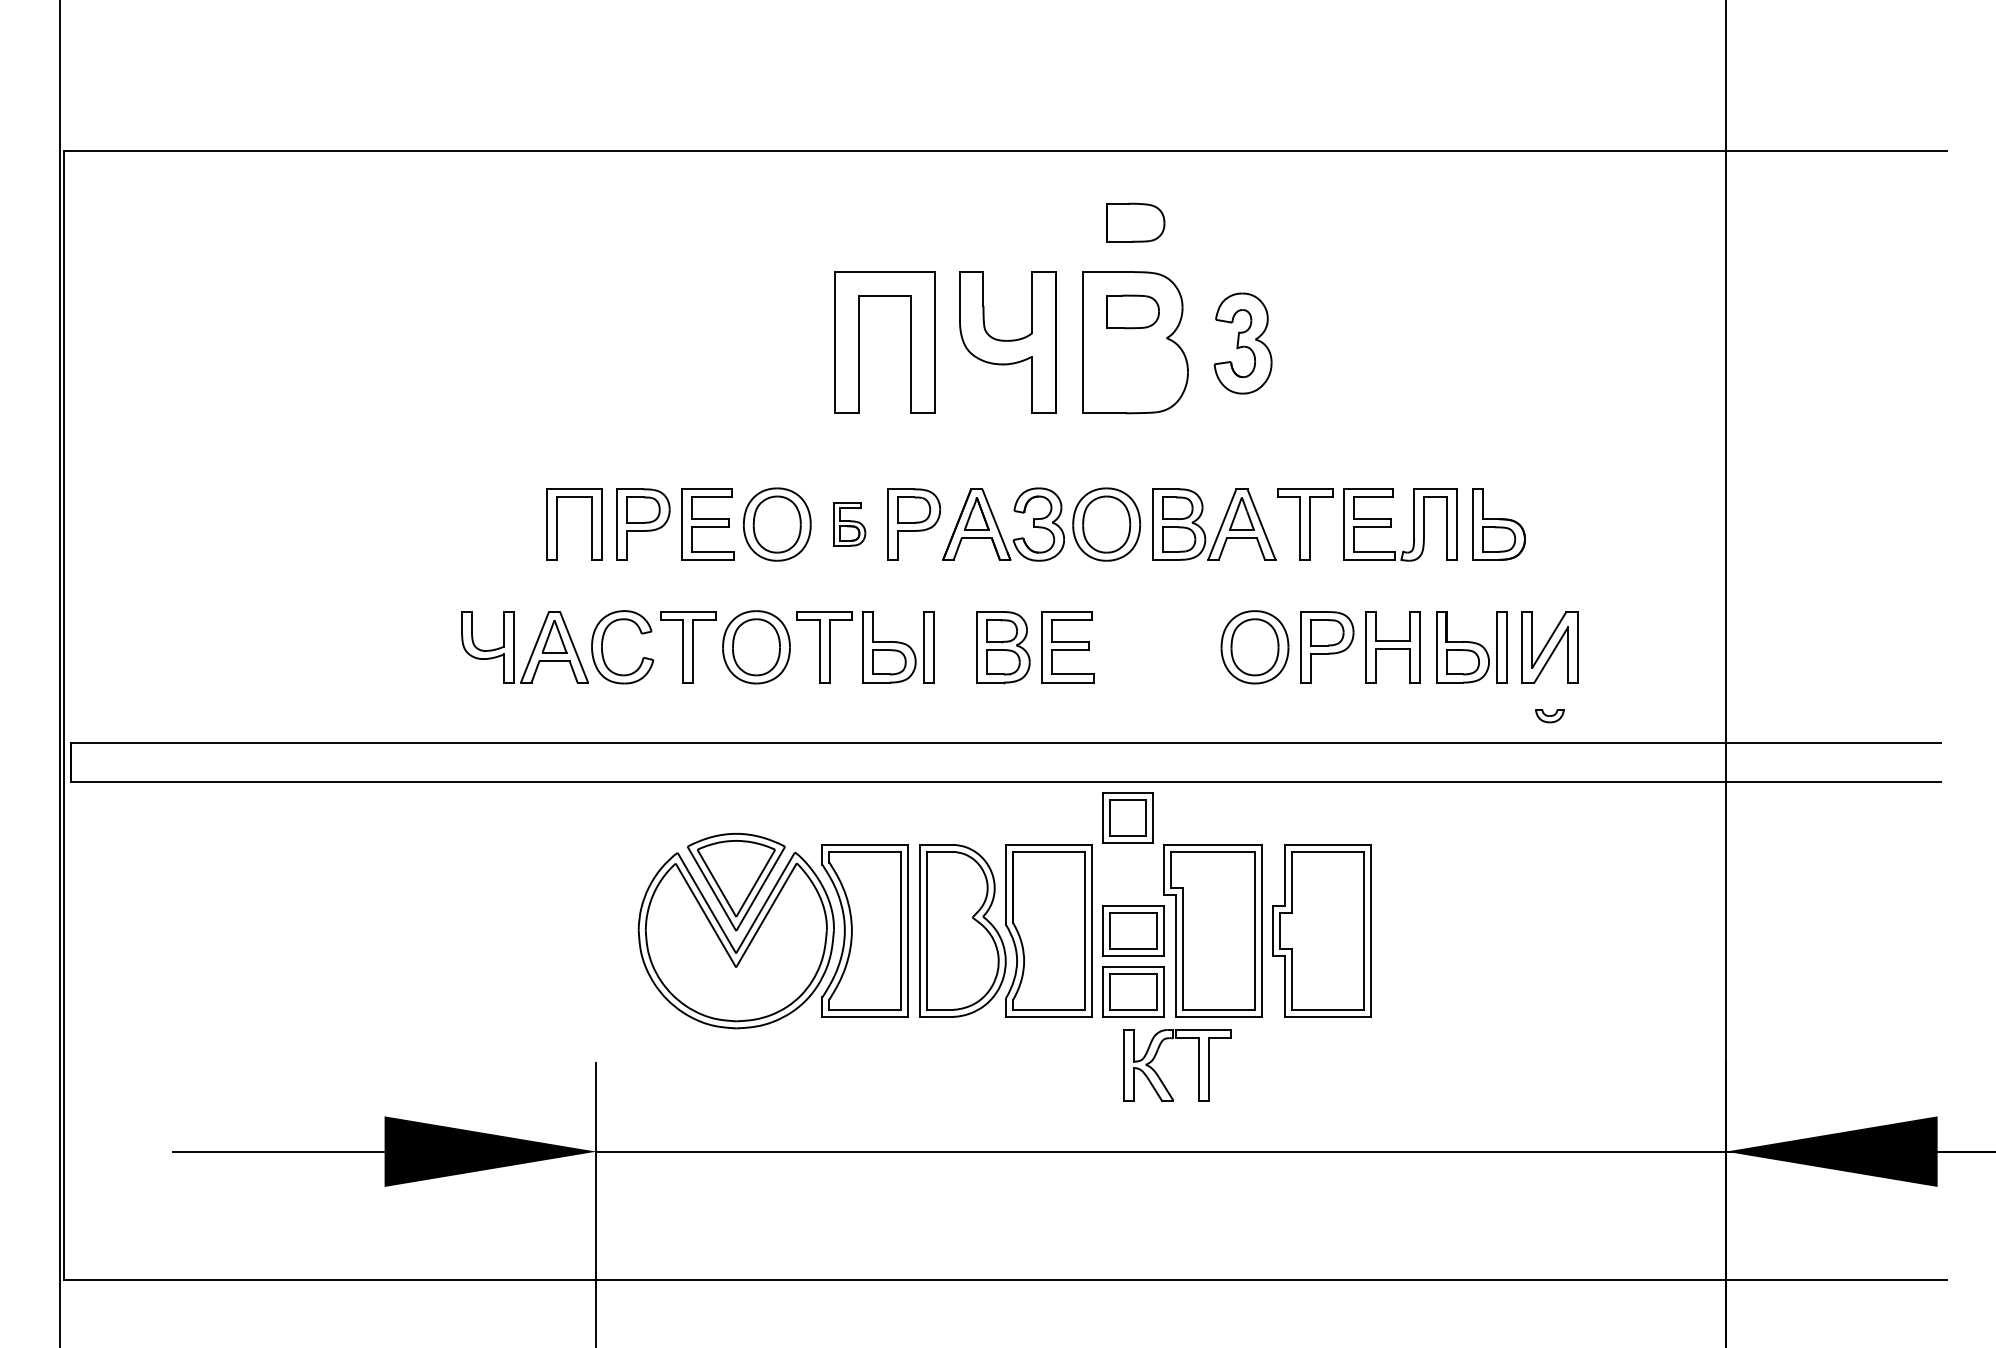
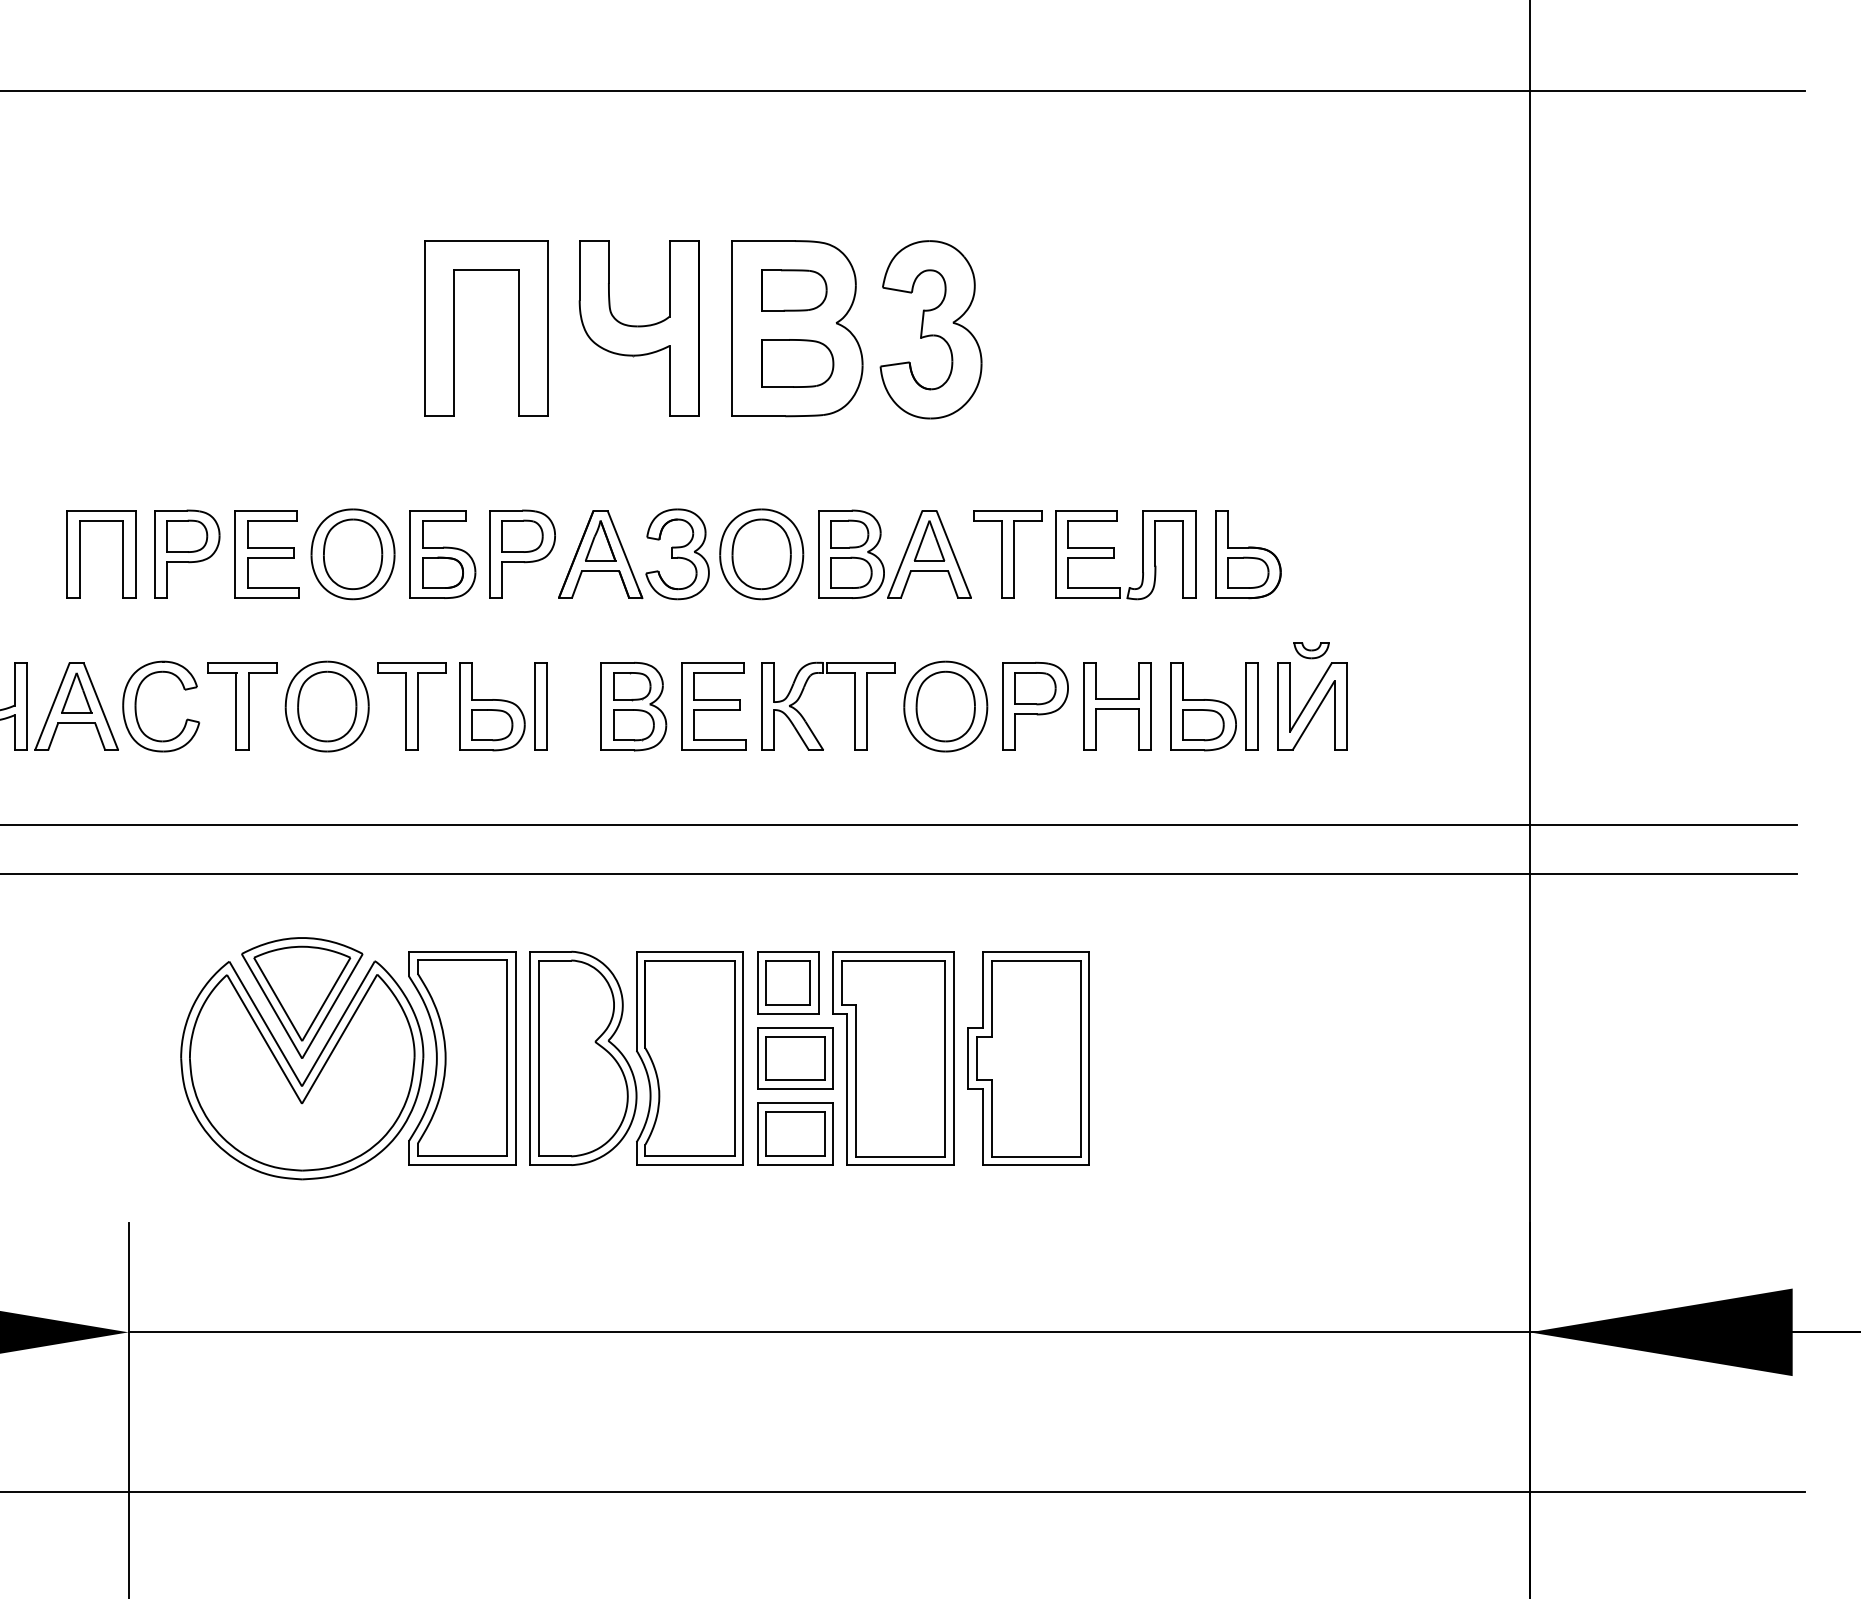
part: (1135, 222) -> (797, 363), moved
part: (1242, 343) -> (930, 329), size x1.43
part: (849, 524) -> (442, 554), size x1.67
part: (1549, 716) -> (1311, 651), moved
part: (1127, 817) -> (787, 982), moved
part: (1160, 1077) -> (807, 721), moved

